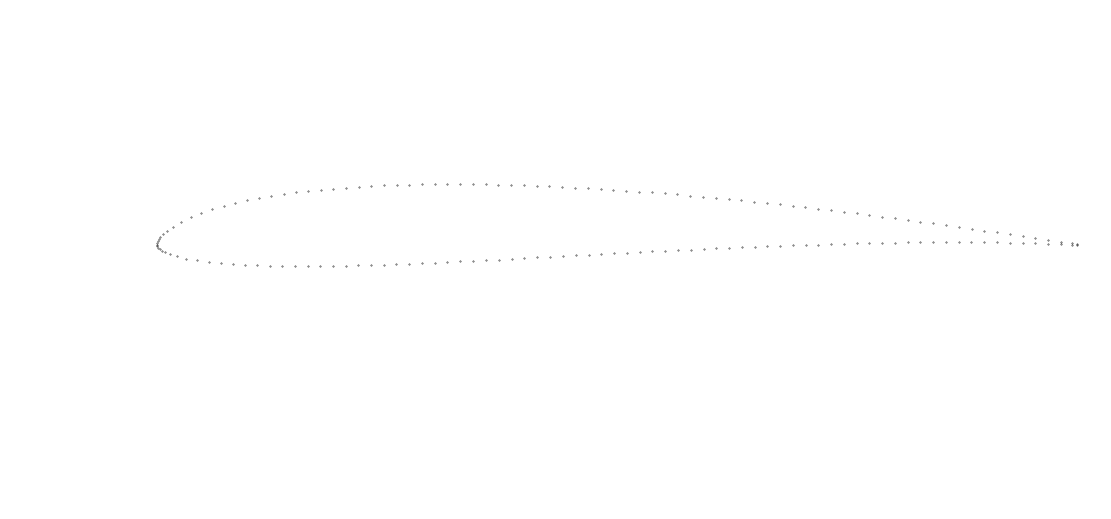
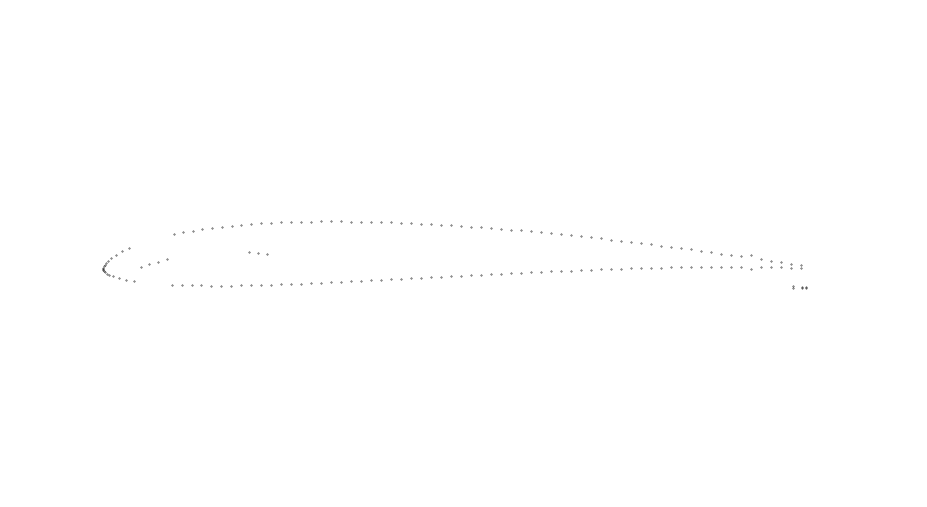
part: (218, 208) -> (154, 263), moved
part: (984, 236) -> (751, 262), size x1.6
part: (1068, 244) -> (799, 287), moved
part: (221, 263) -> (258, 253), moved

